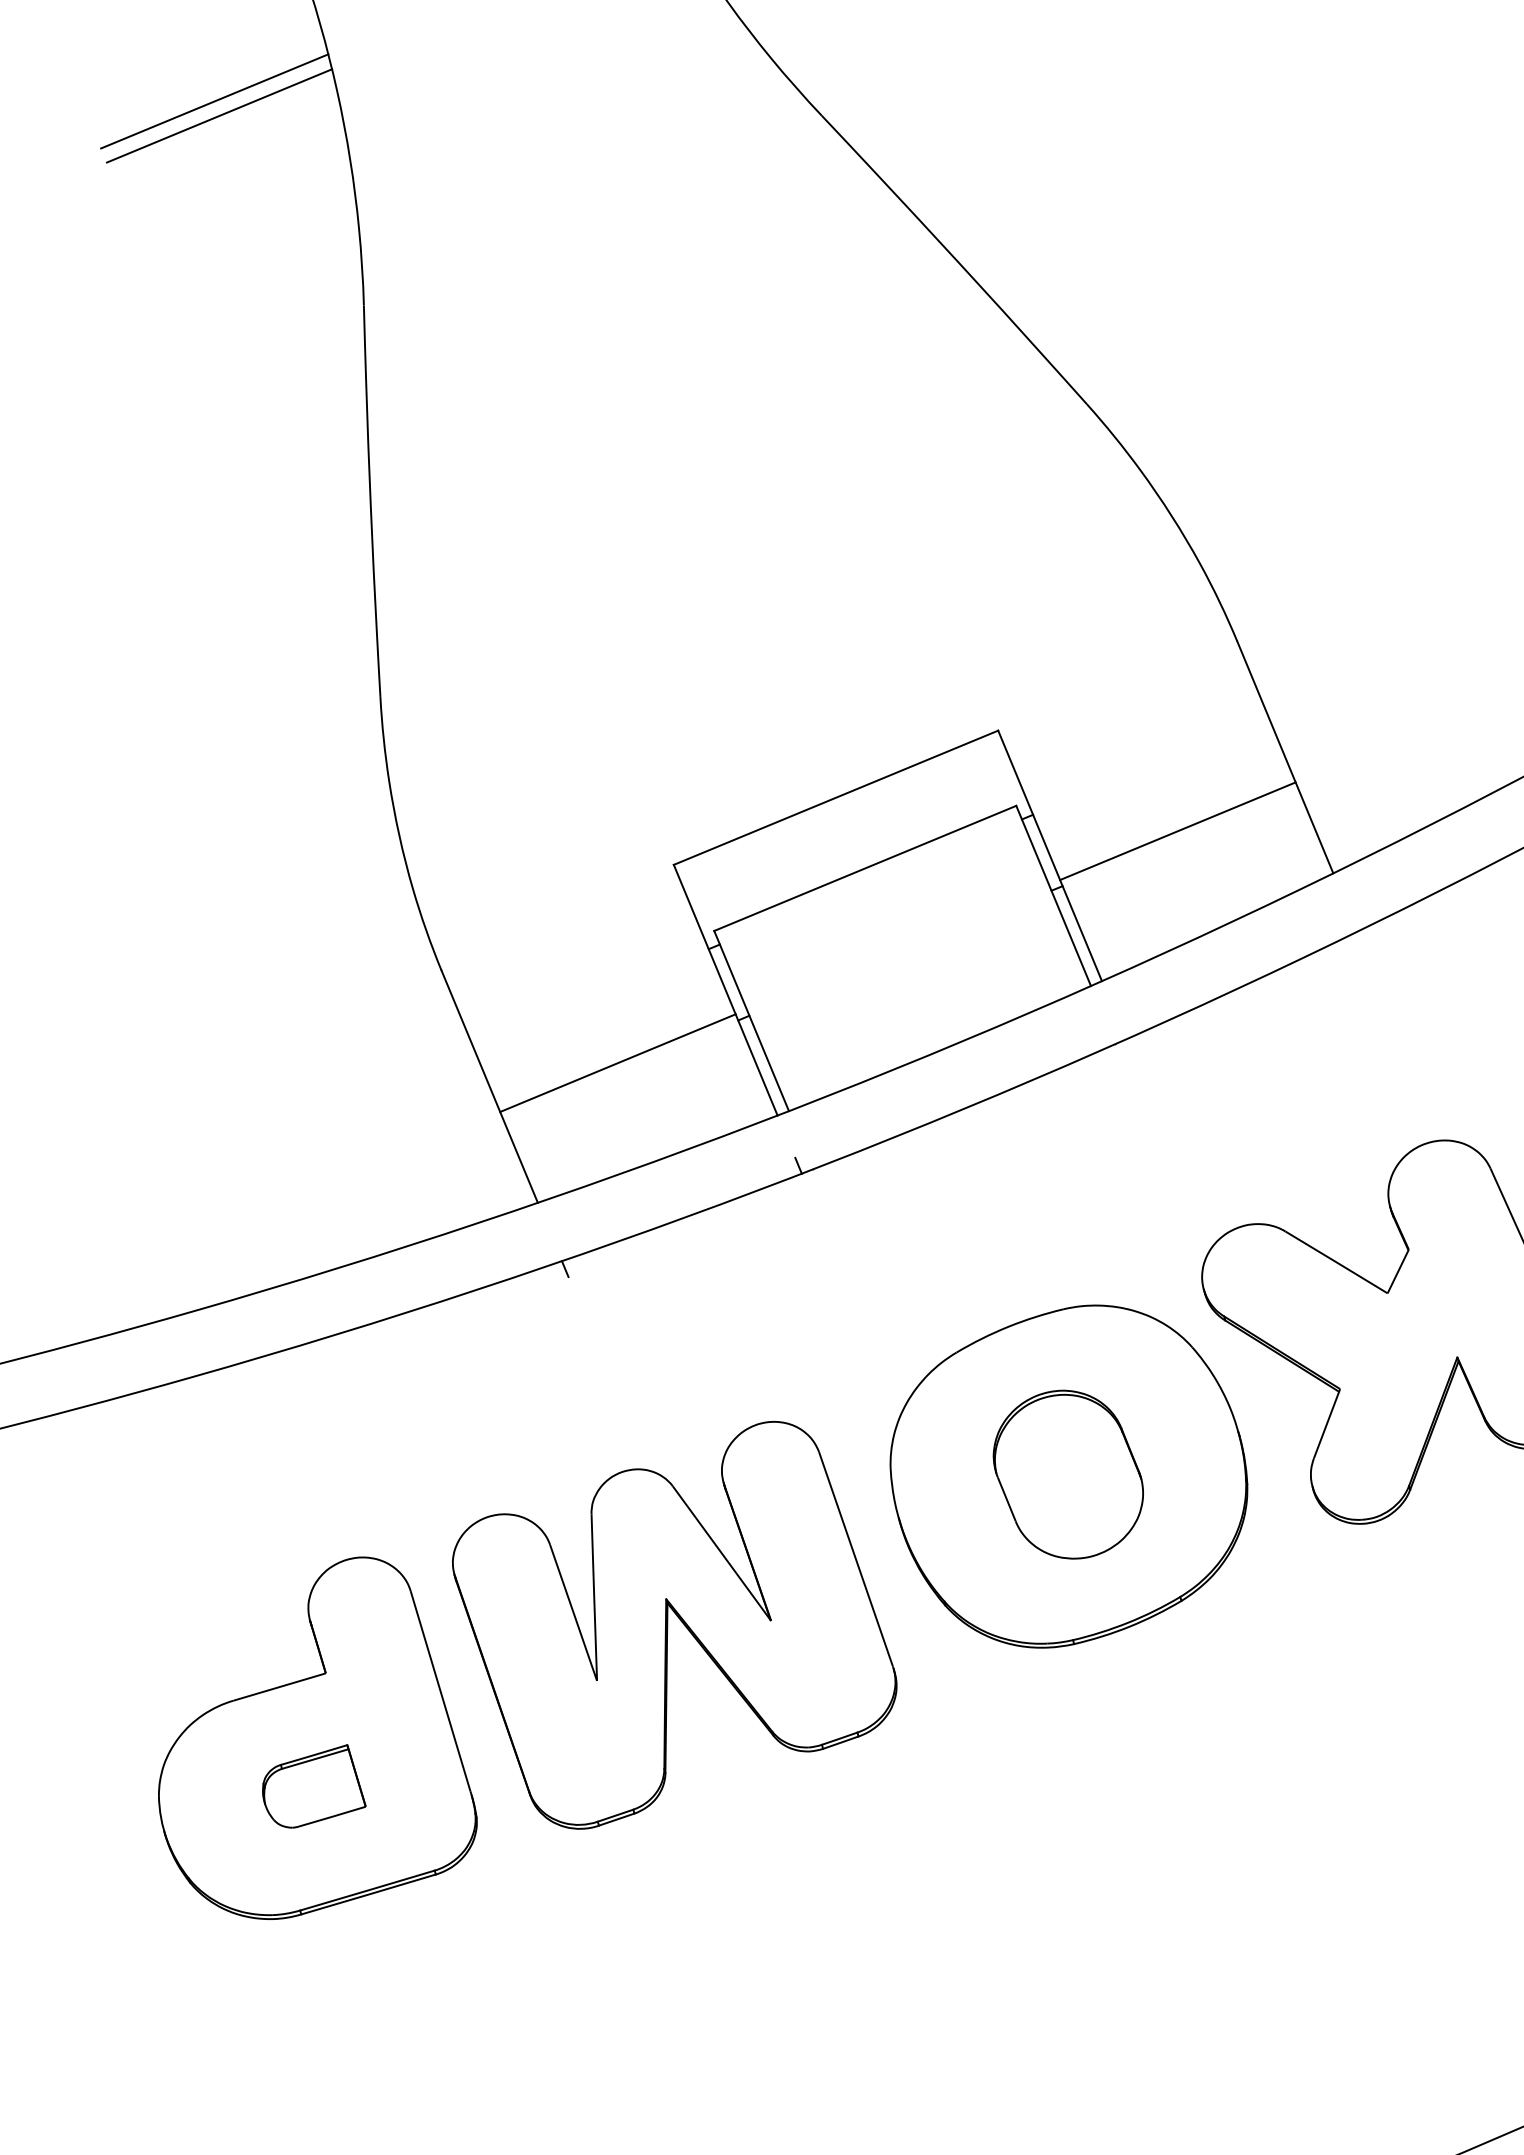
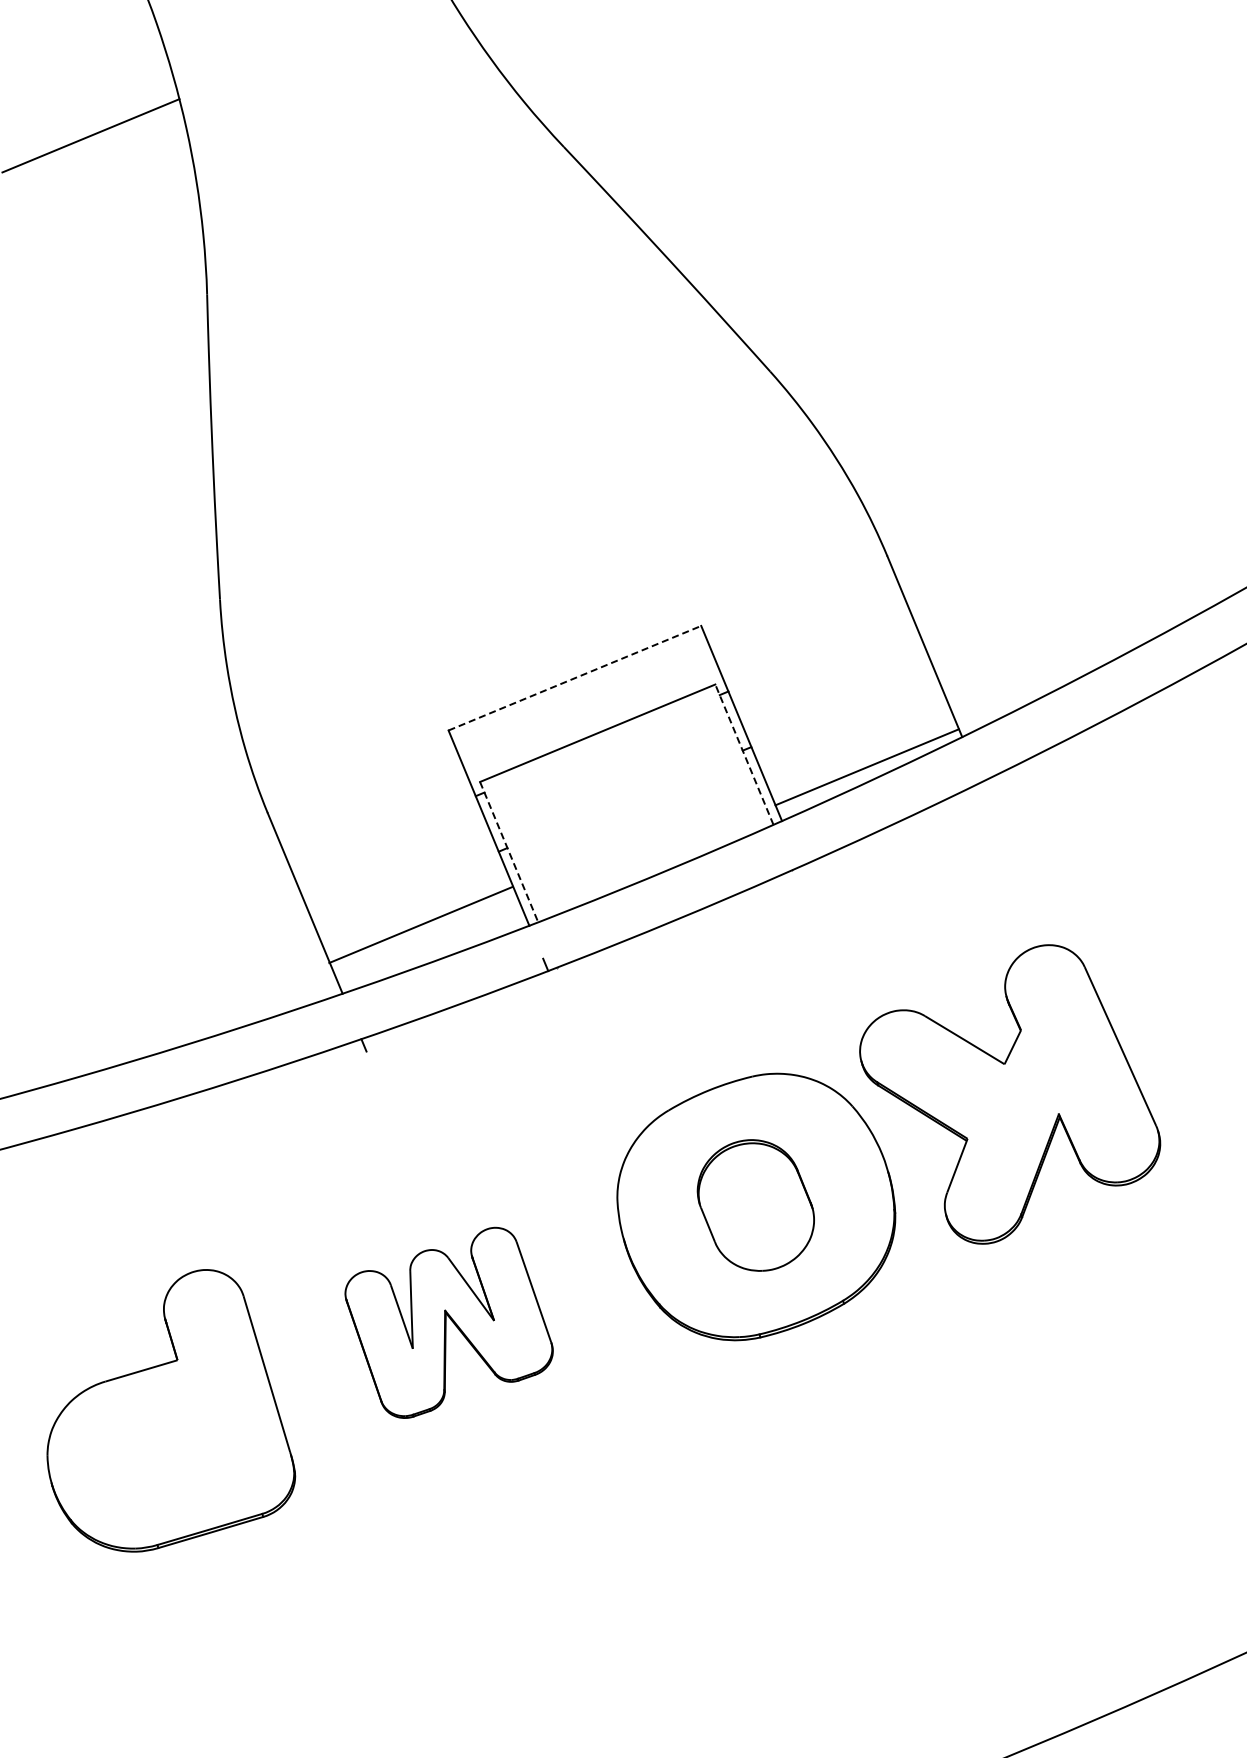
line: (219, 115) -> (94, 146), removed
line: (835, 798) -> (574, 678), solid -> dashed
line: (1176, 831) -> (866, 767), moved
line: (1053, 895) -> (744, 754), solid -> dashed
line: (752, 1021) -> (509, 852), solid -> dashed
line: (617, 1062) -> (420, 924), moved
part: (673, 1624) -> (448, 1322), size x0.6
part: (314, 1786) -> (168, 1448), removed

